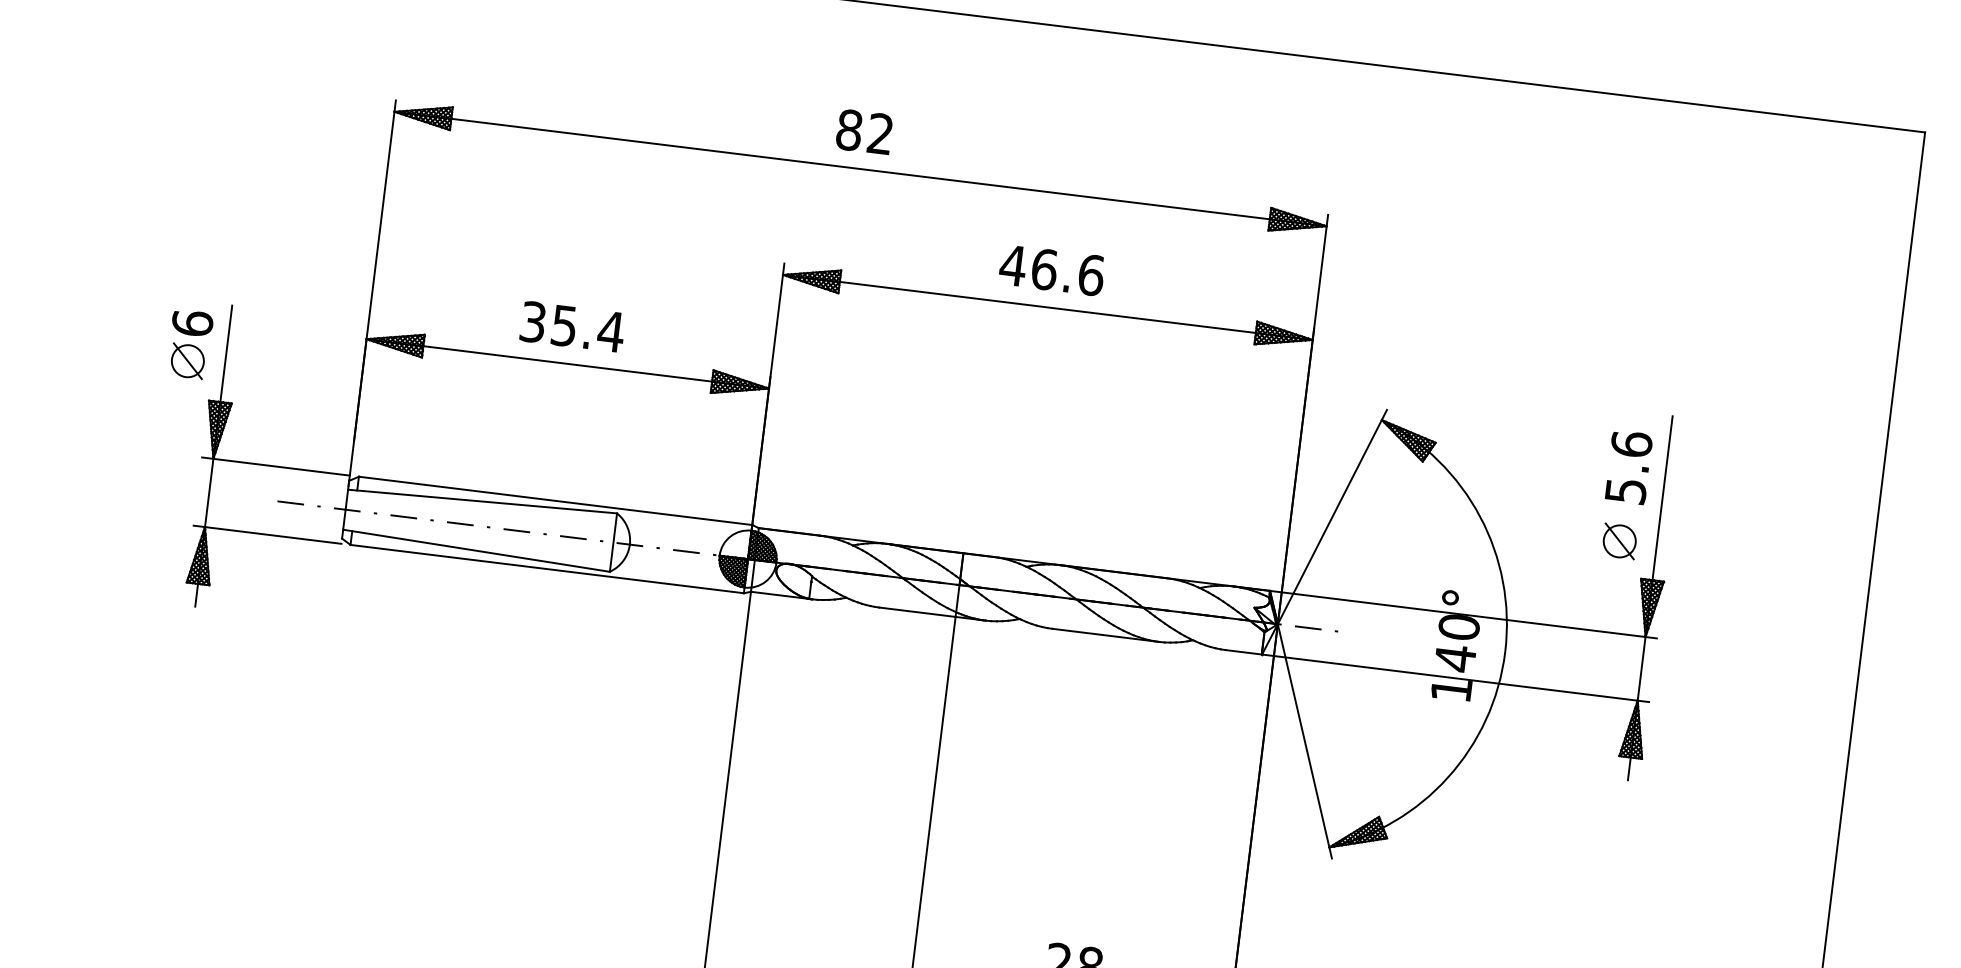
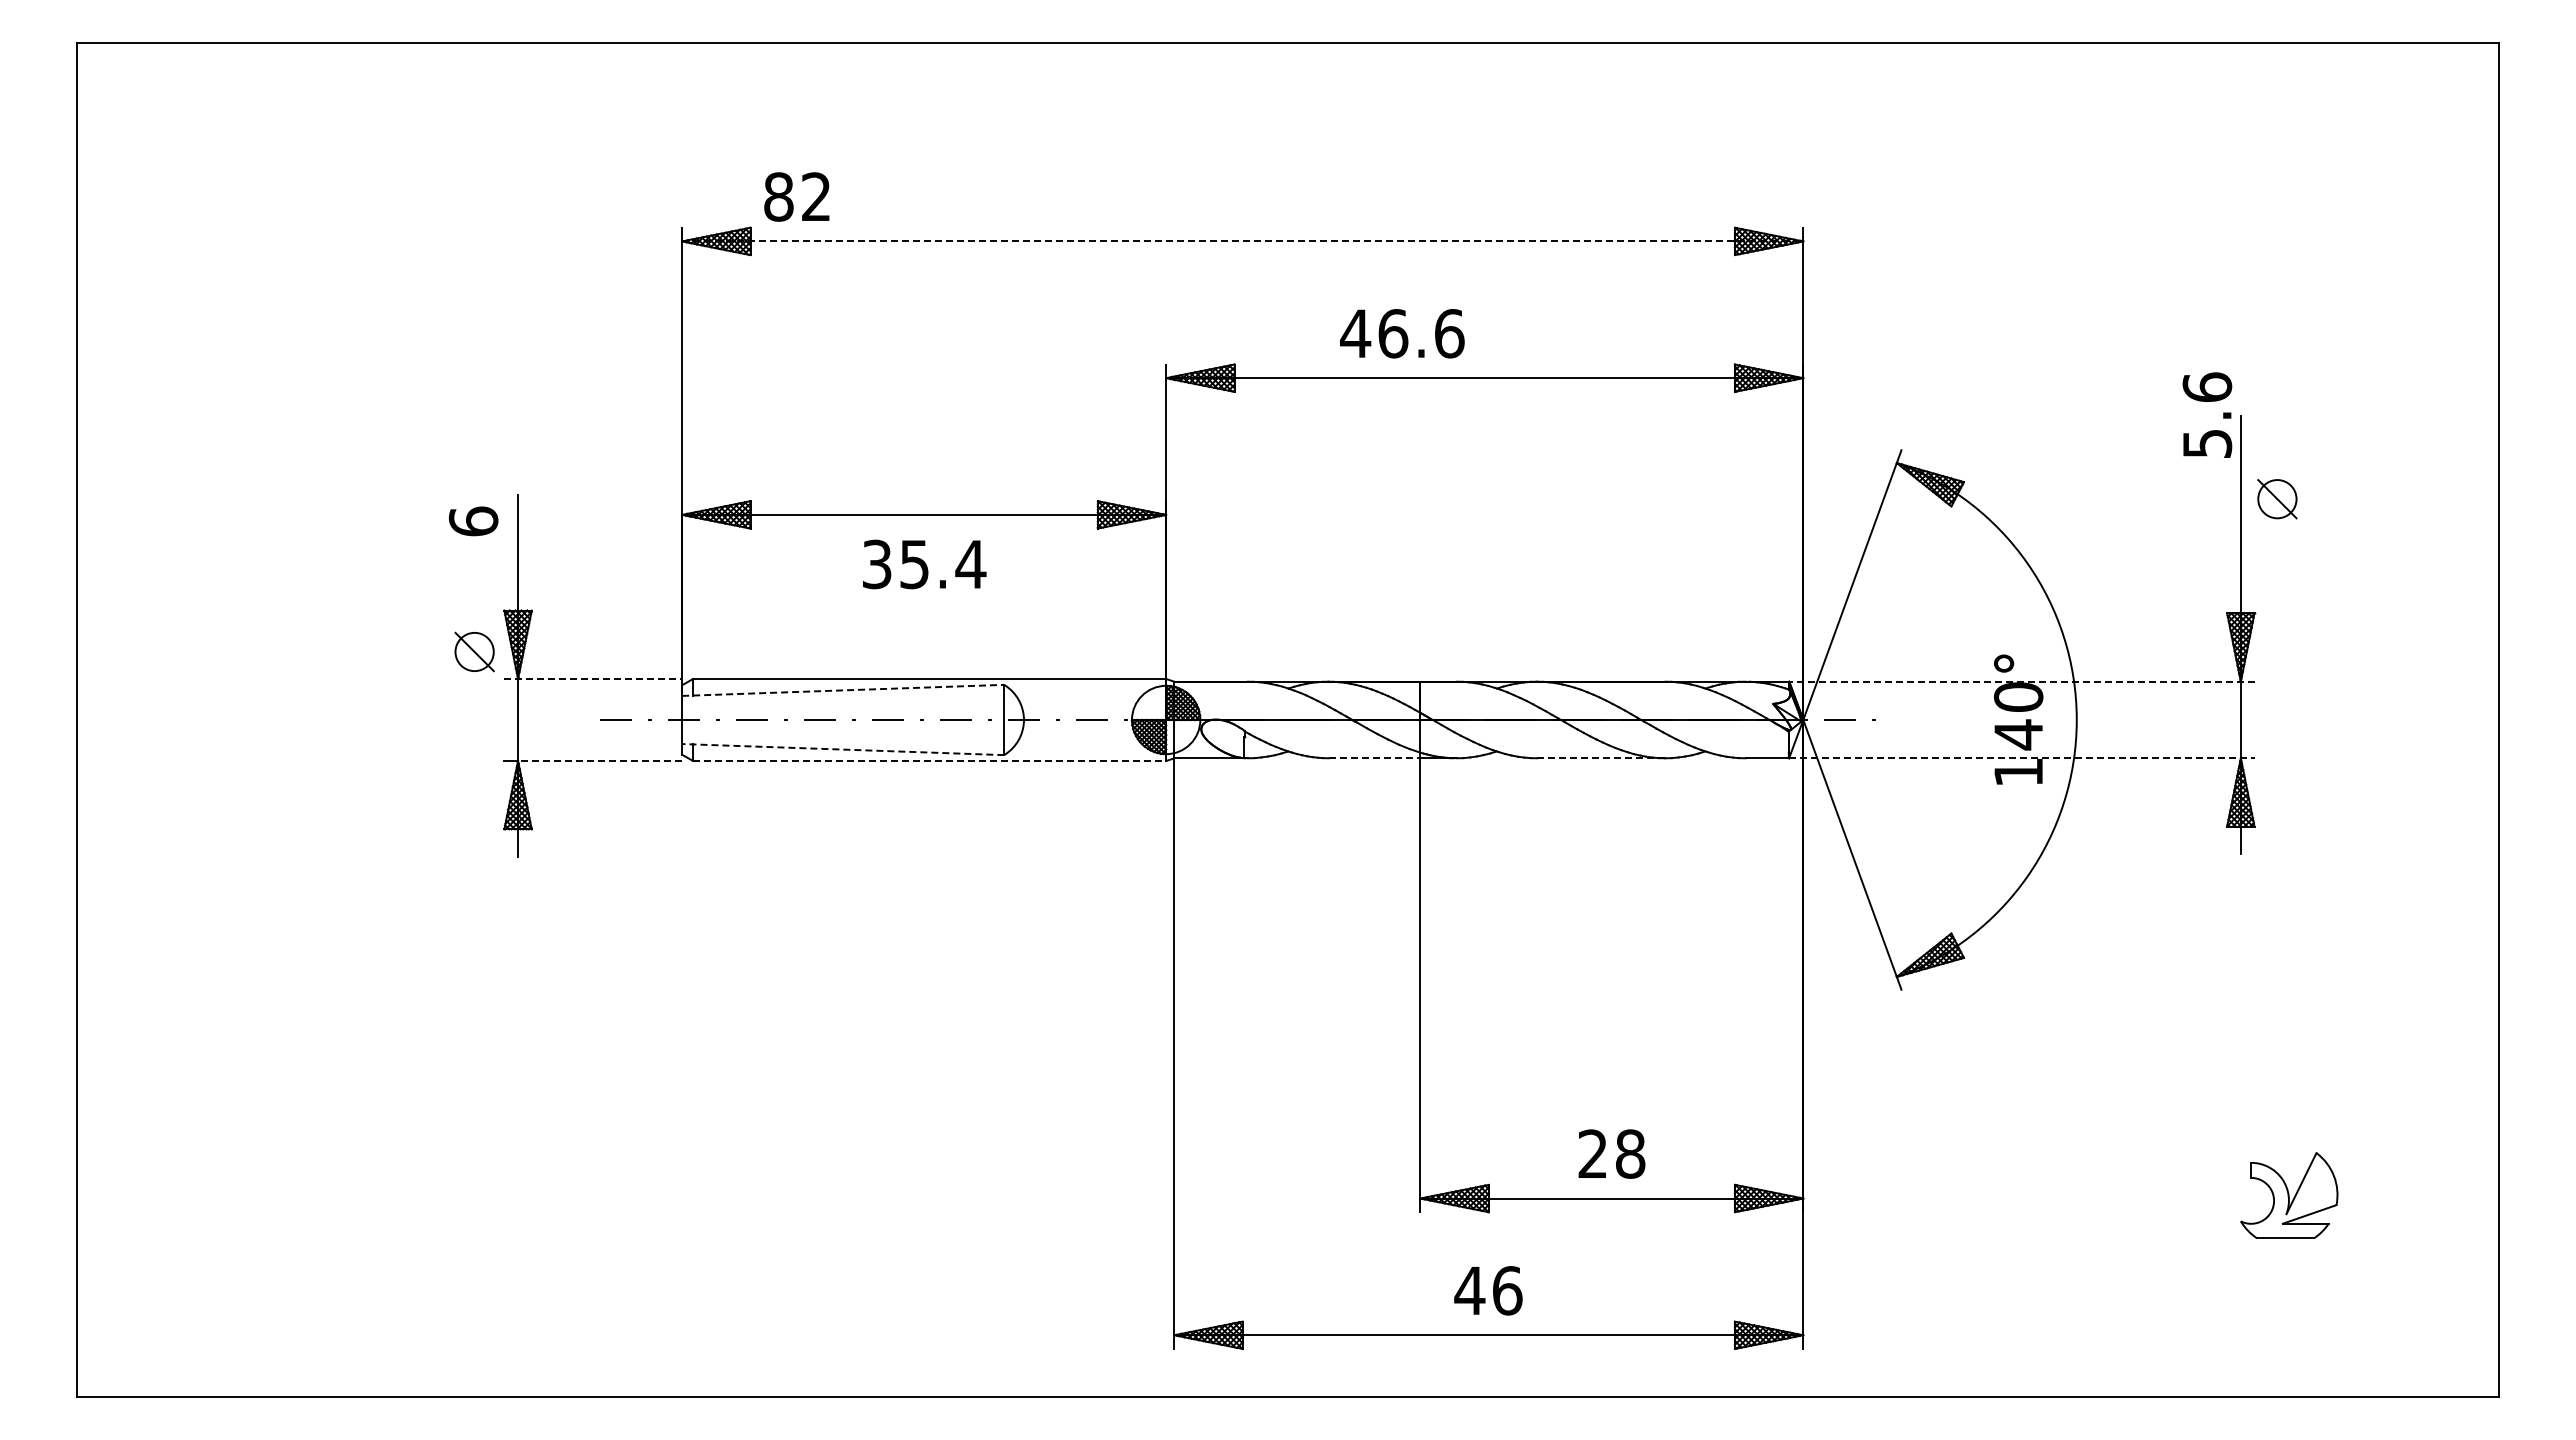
text: (864, 131) -> (796, 196), moved
line: (860, 169) -> (1242, 241), solid -> dashed
text: (1052, 270) -> (1402, 333), moved
text: (572, 327) -> (924, 564), moved
part: (187, 360) -> (474, 651), moved
line: (276, 466) -> (593, 678), solid -> dashed
text: (1629, 466) -> (2207, 414), moved
line: (482, 501) -> (843, 690), solid -> dashed
line: (272, 535) -> (599, 761), solid -> dashed
part: (1619, 541) -> (2277, 499), moved
line: (475, 550) -> (842, 749), solid -> dashed
line: (547, 569) -> (929, 761), solid -> dashed
line: (917, 612) -> (1374, 758), solid -> dashed
line: (1463, 614) -> (2021, 681), solid -> dashed
line: (1106, 635) -> (1601, 758), solid -> dashed
line: (1455, 678) -> (2021, 758), solid -> dashed

